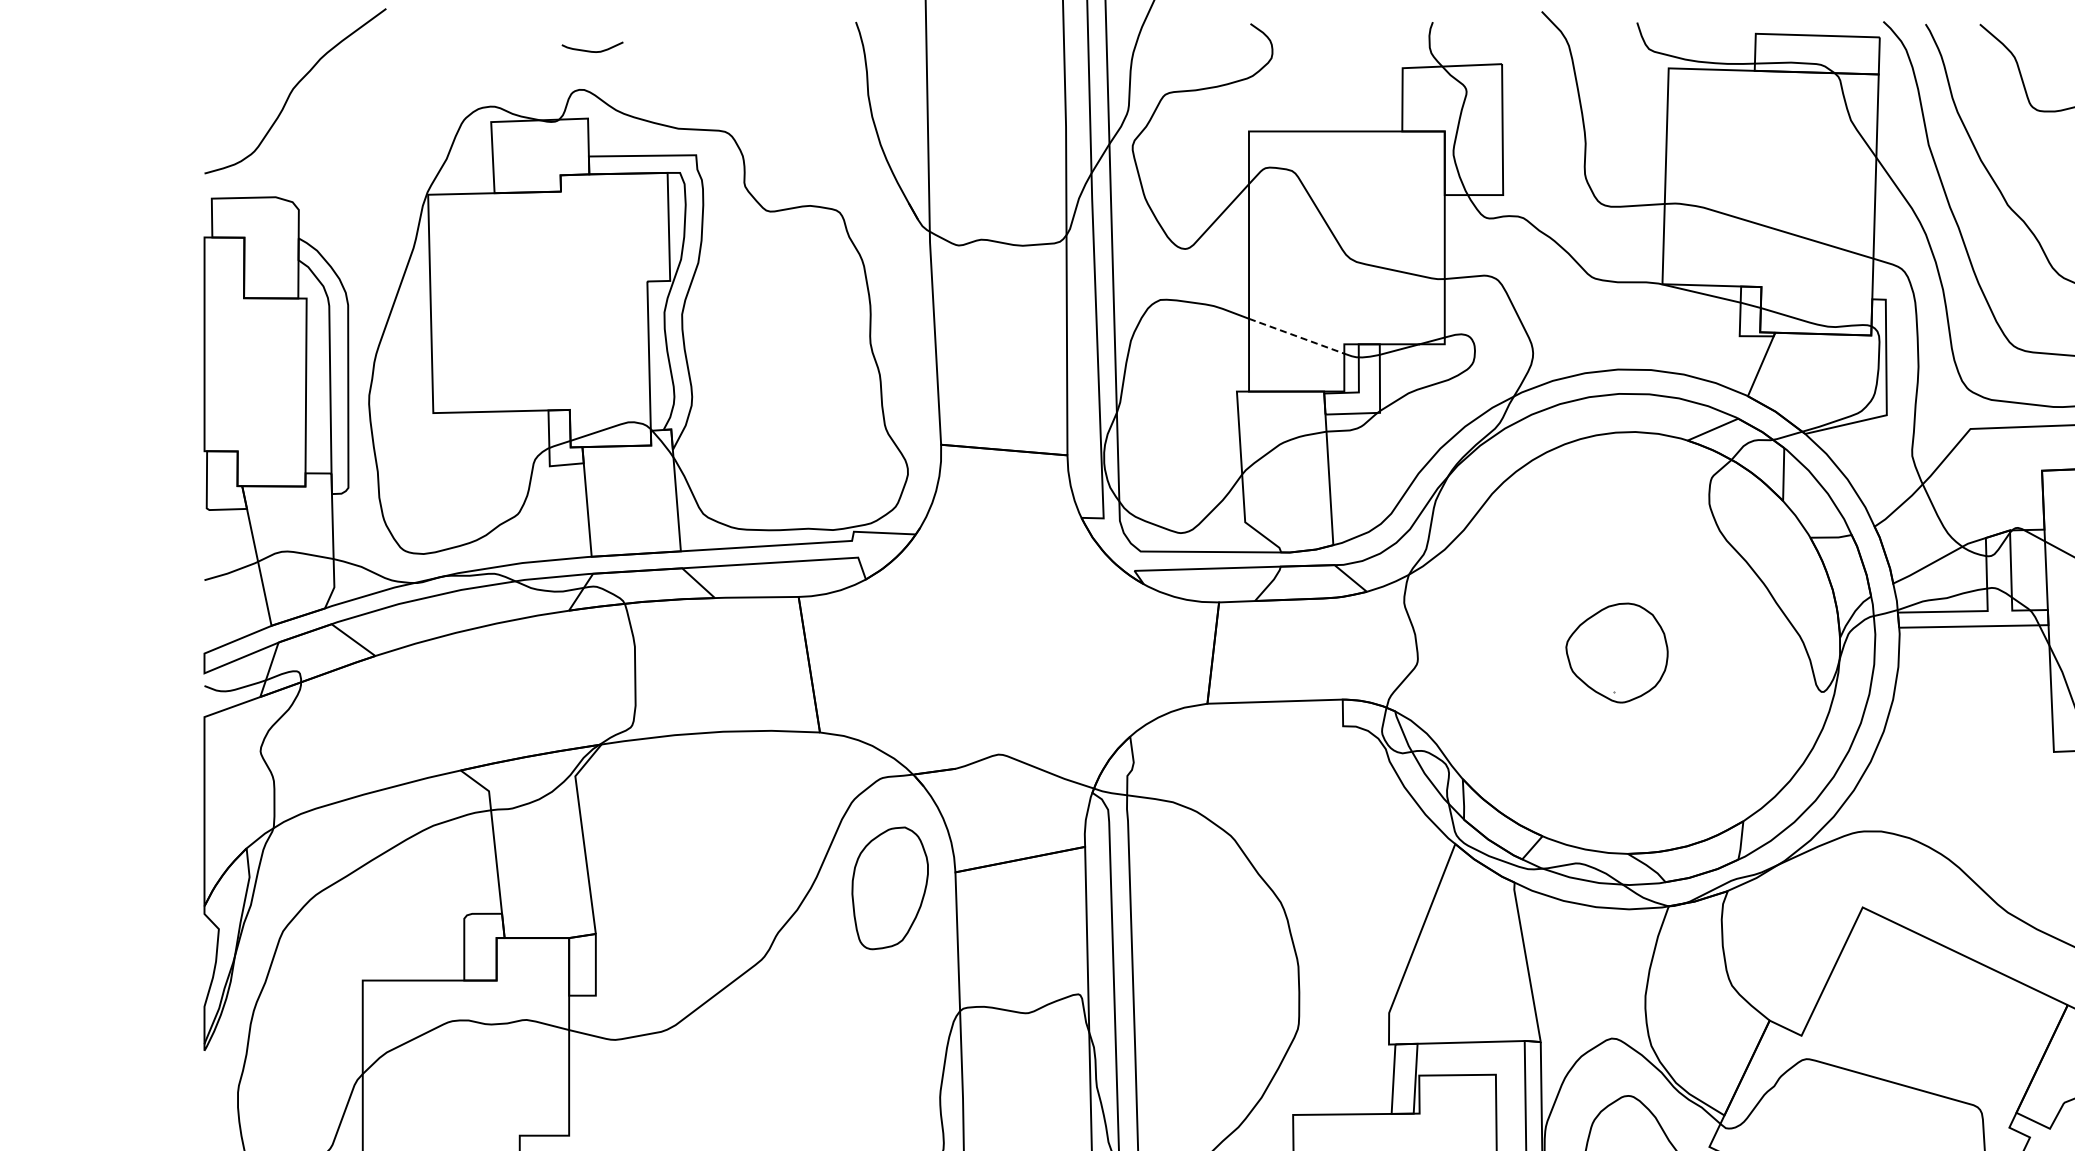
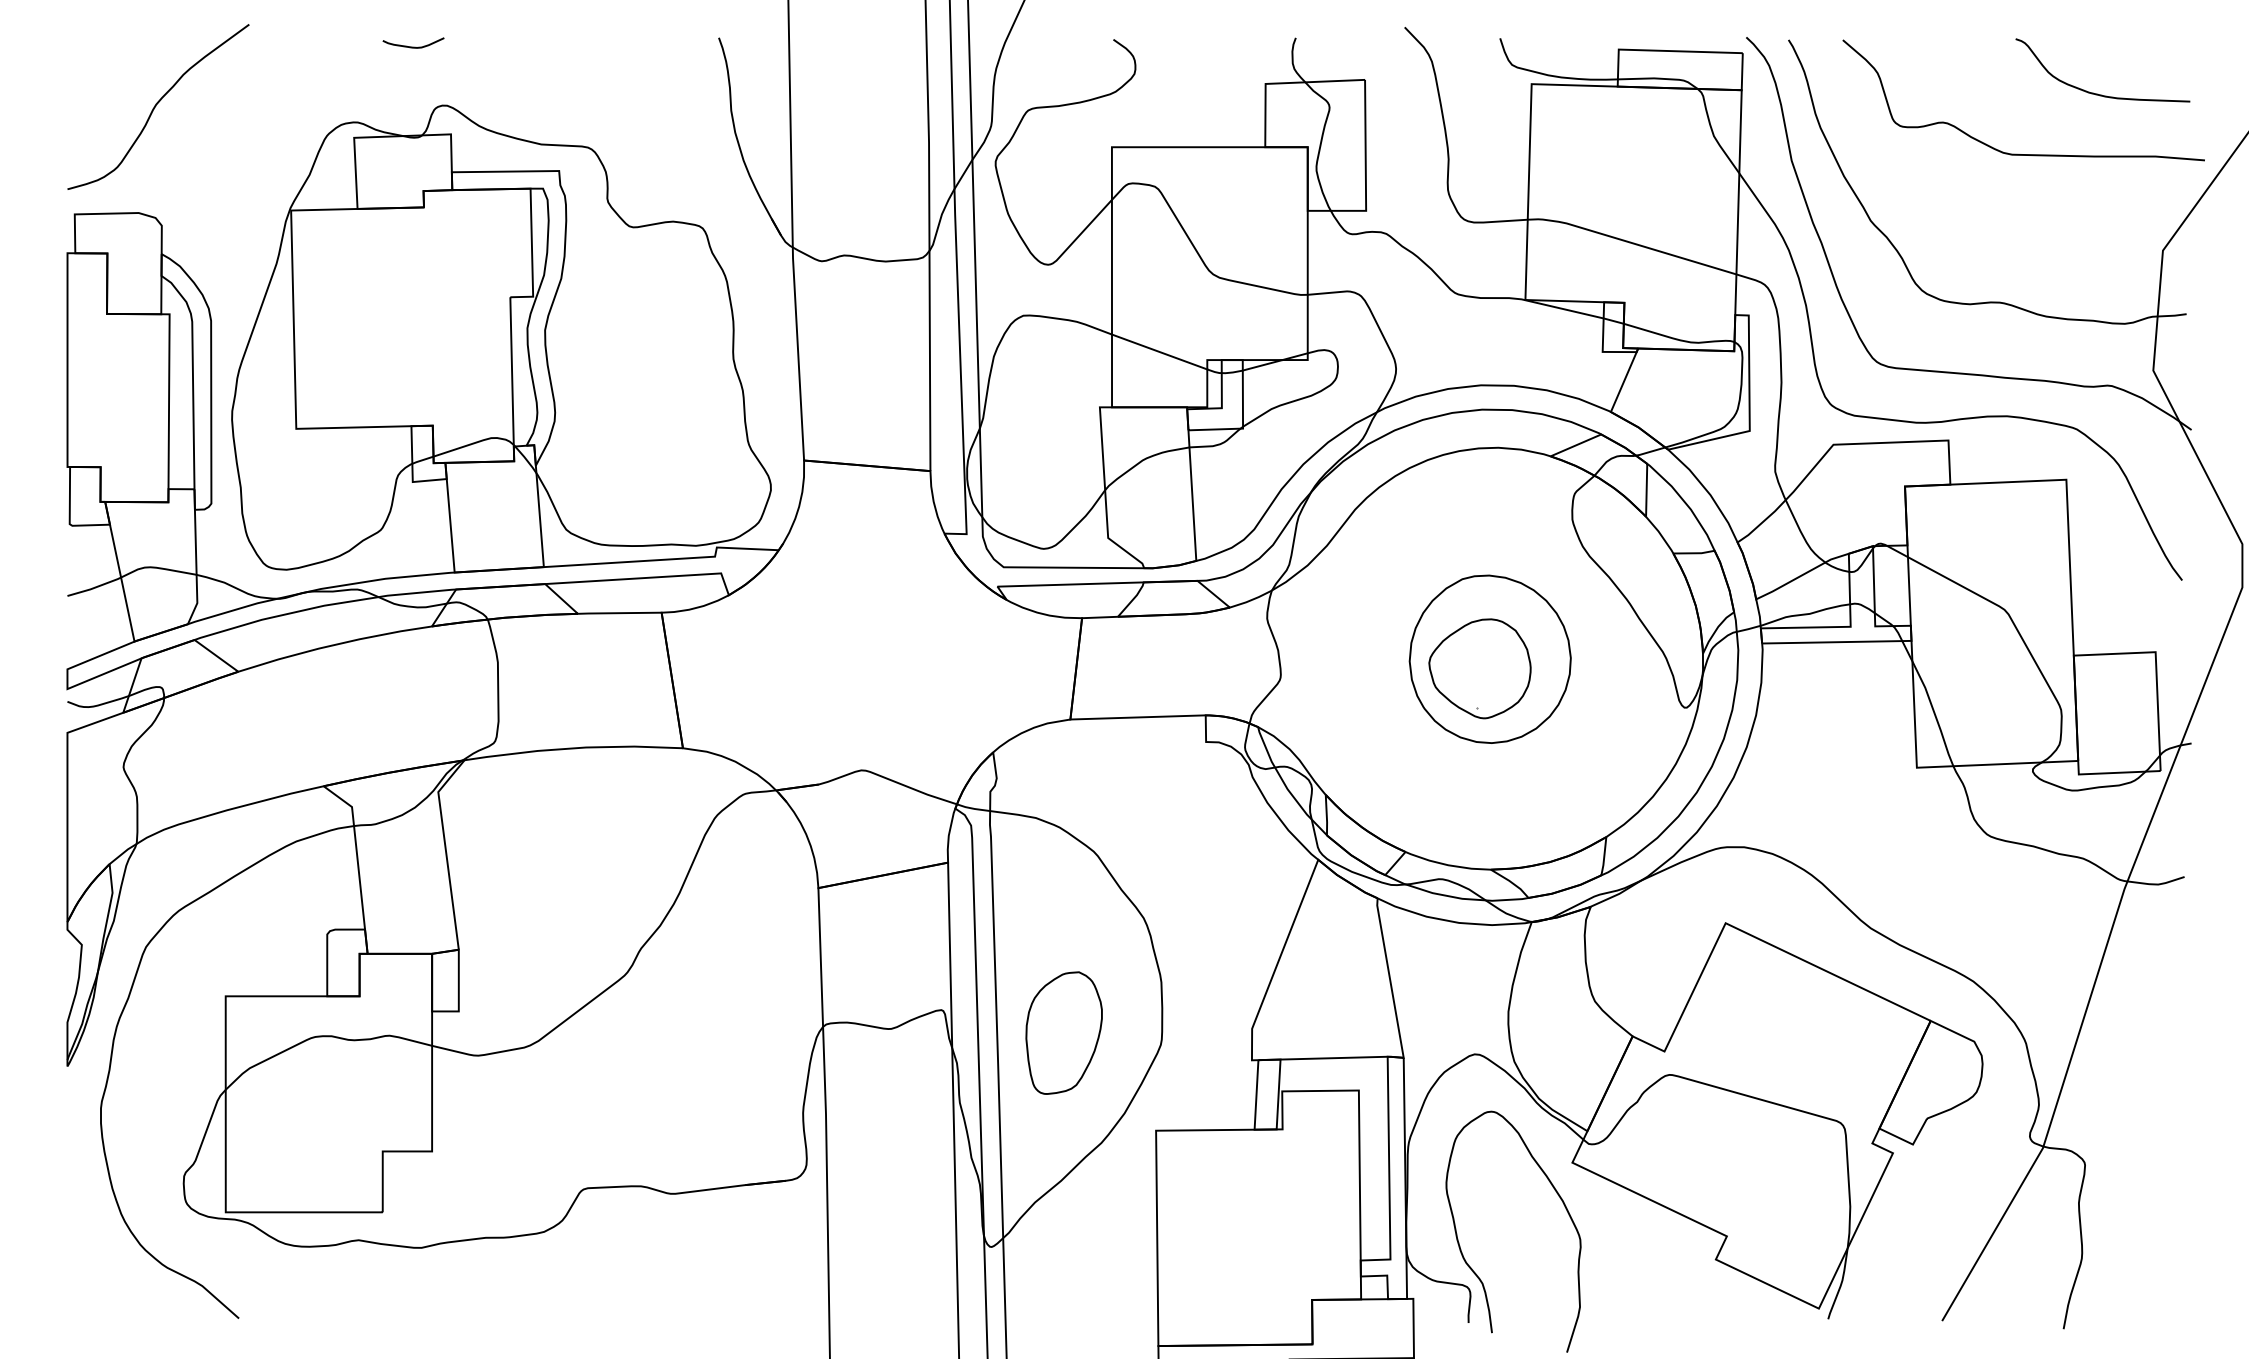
curve: (592, 50) -> (413, 46), moved
line: (1296, 336) -> (1159, 352), dashed -> solid
part: (1626, 642) -> (1489, 658), added
part: (889, 887) -> (1063, 1032), moved

